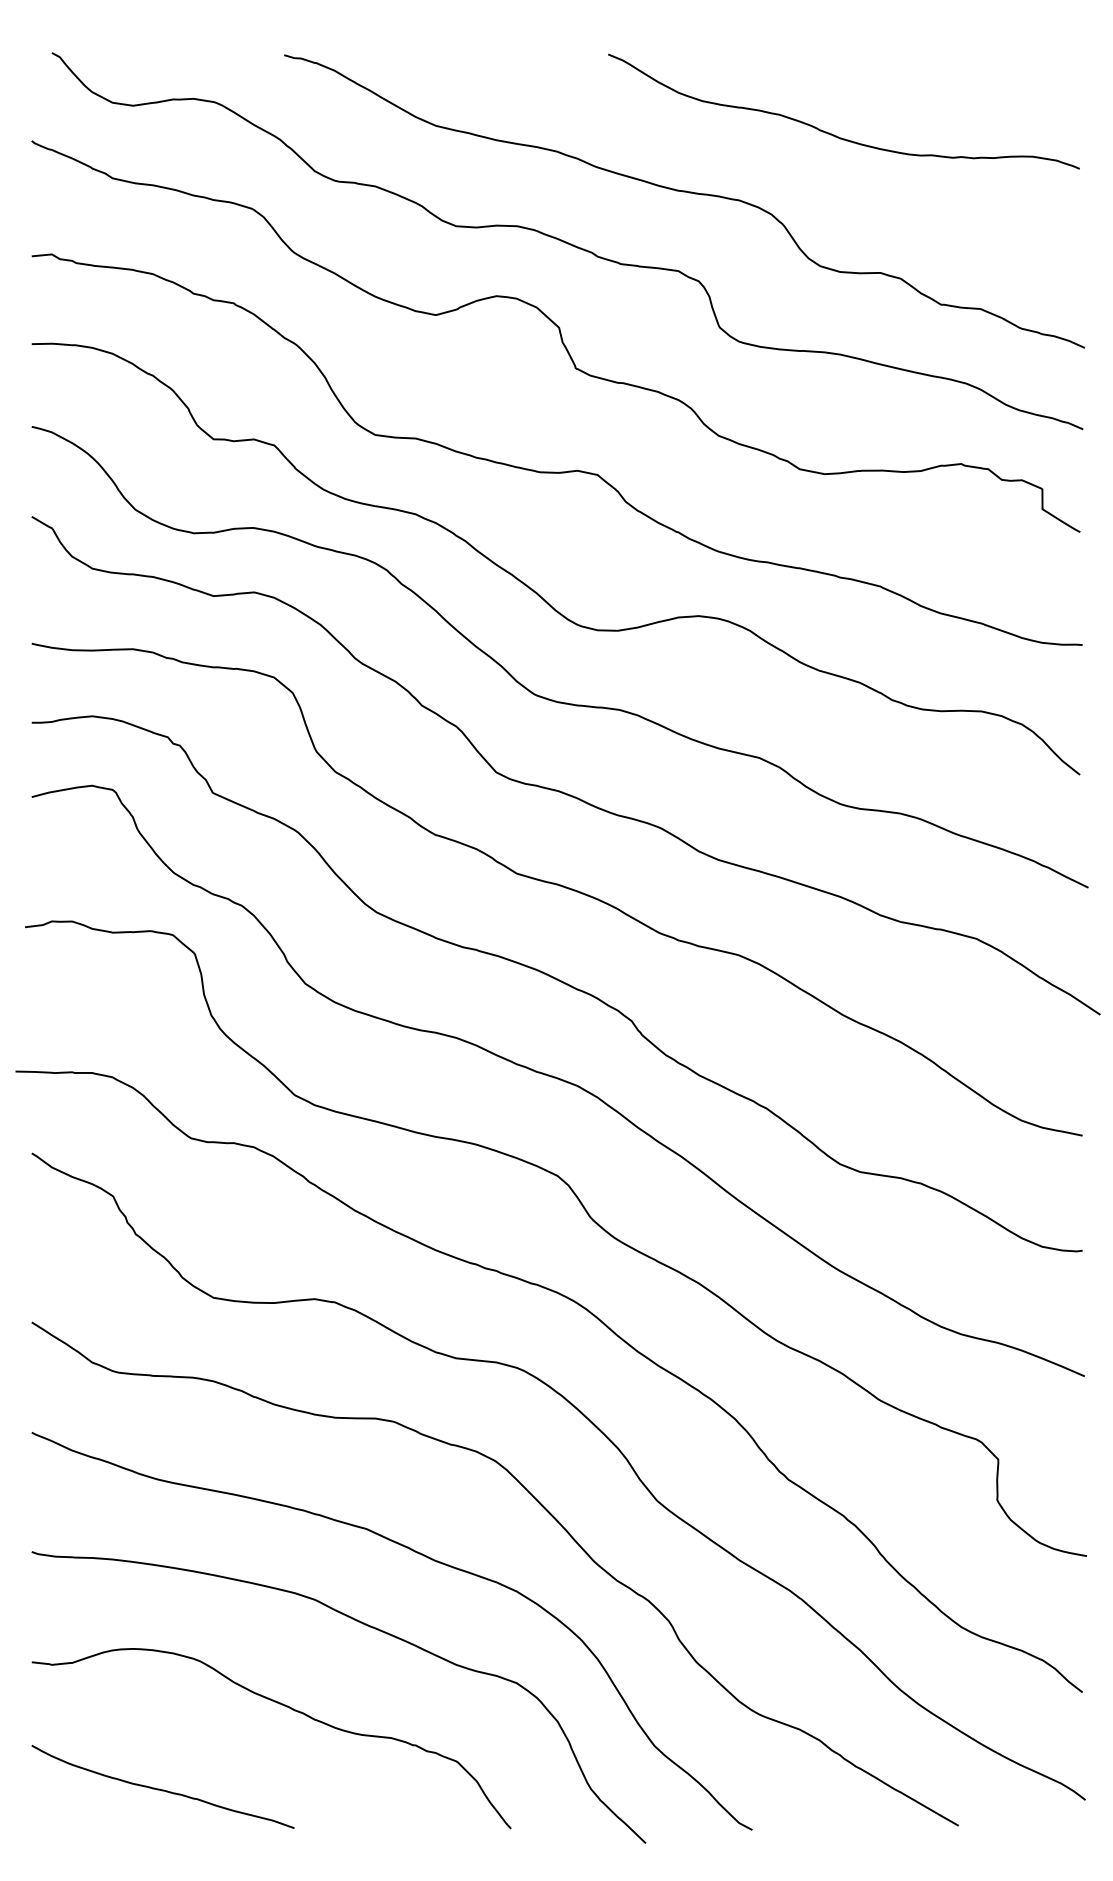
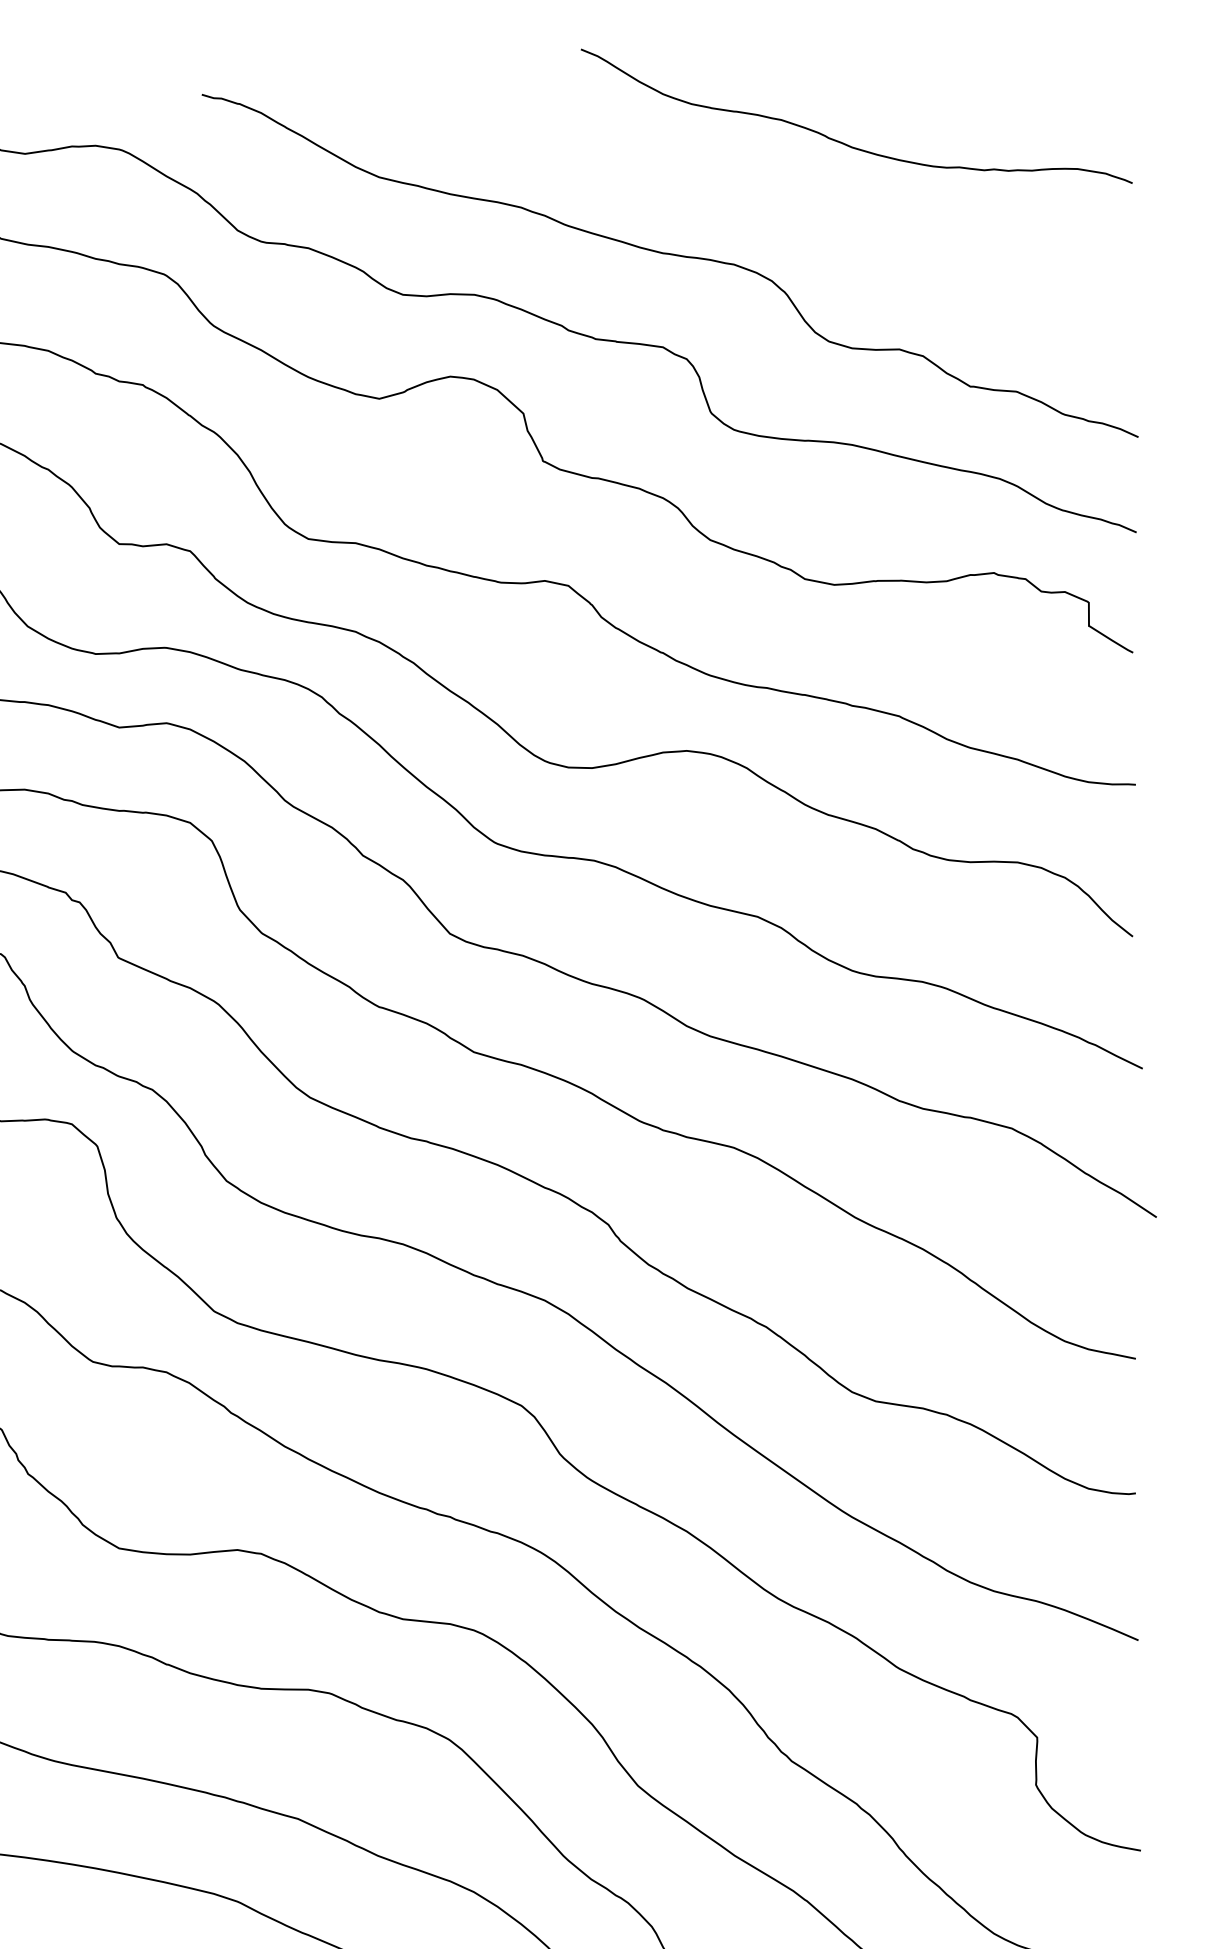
curve: (834, 134) -> (845, 143), moved

